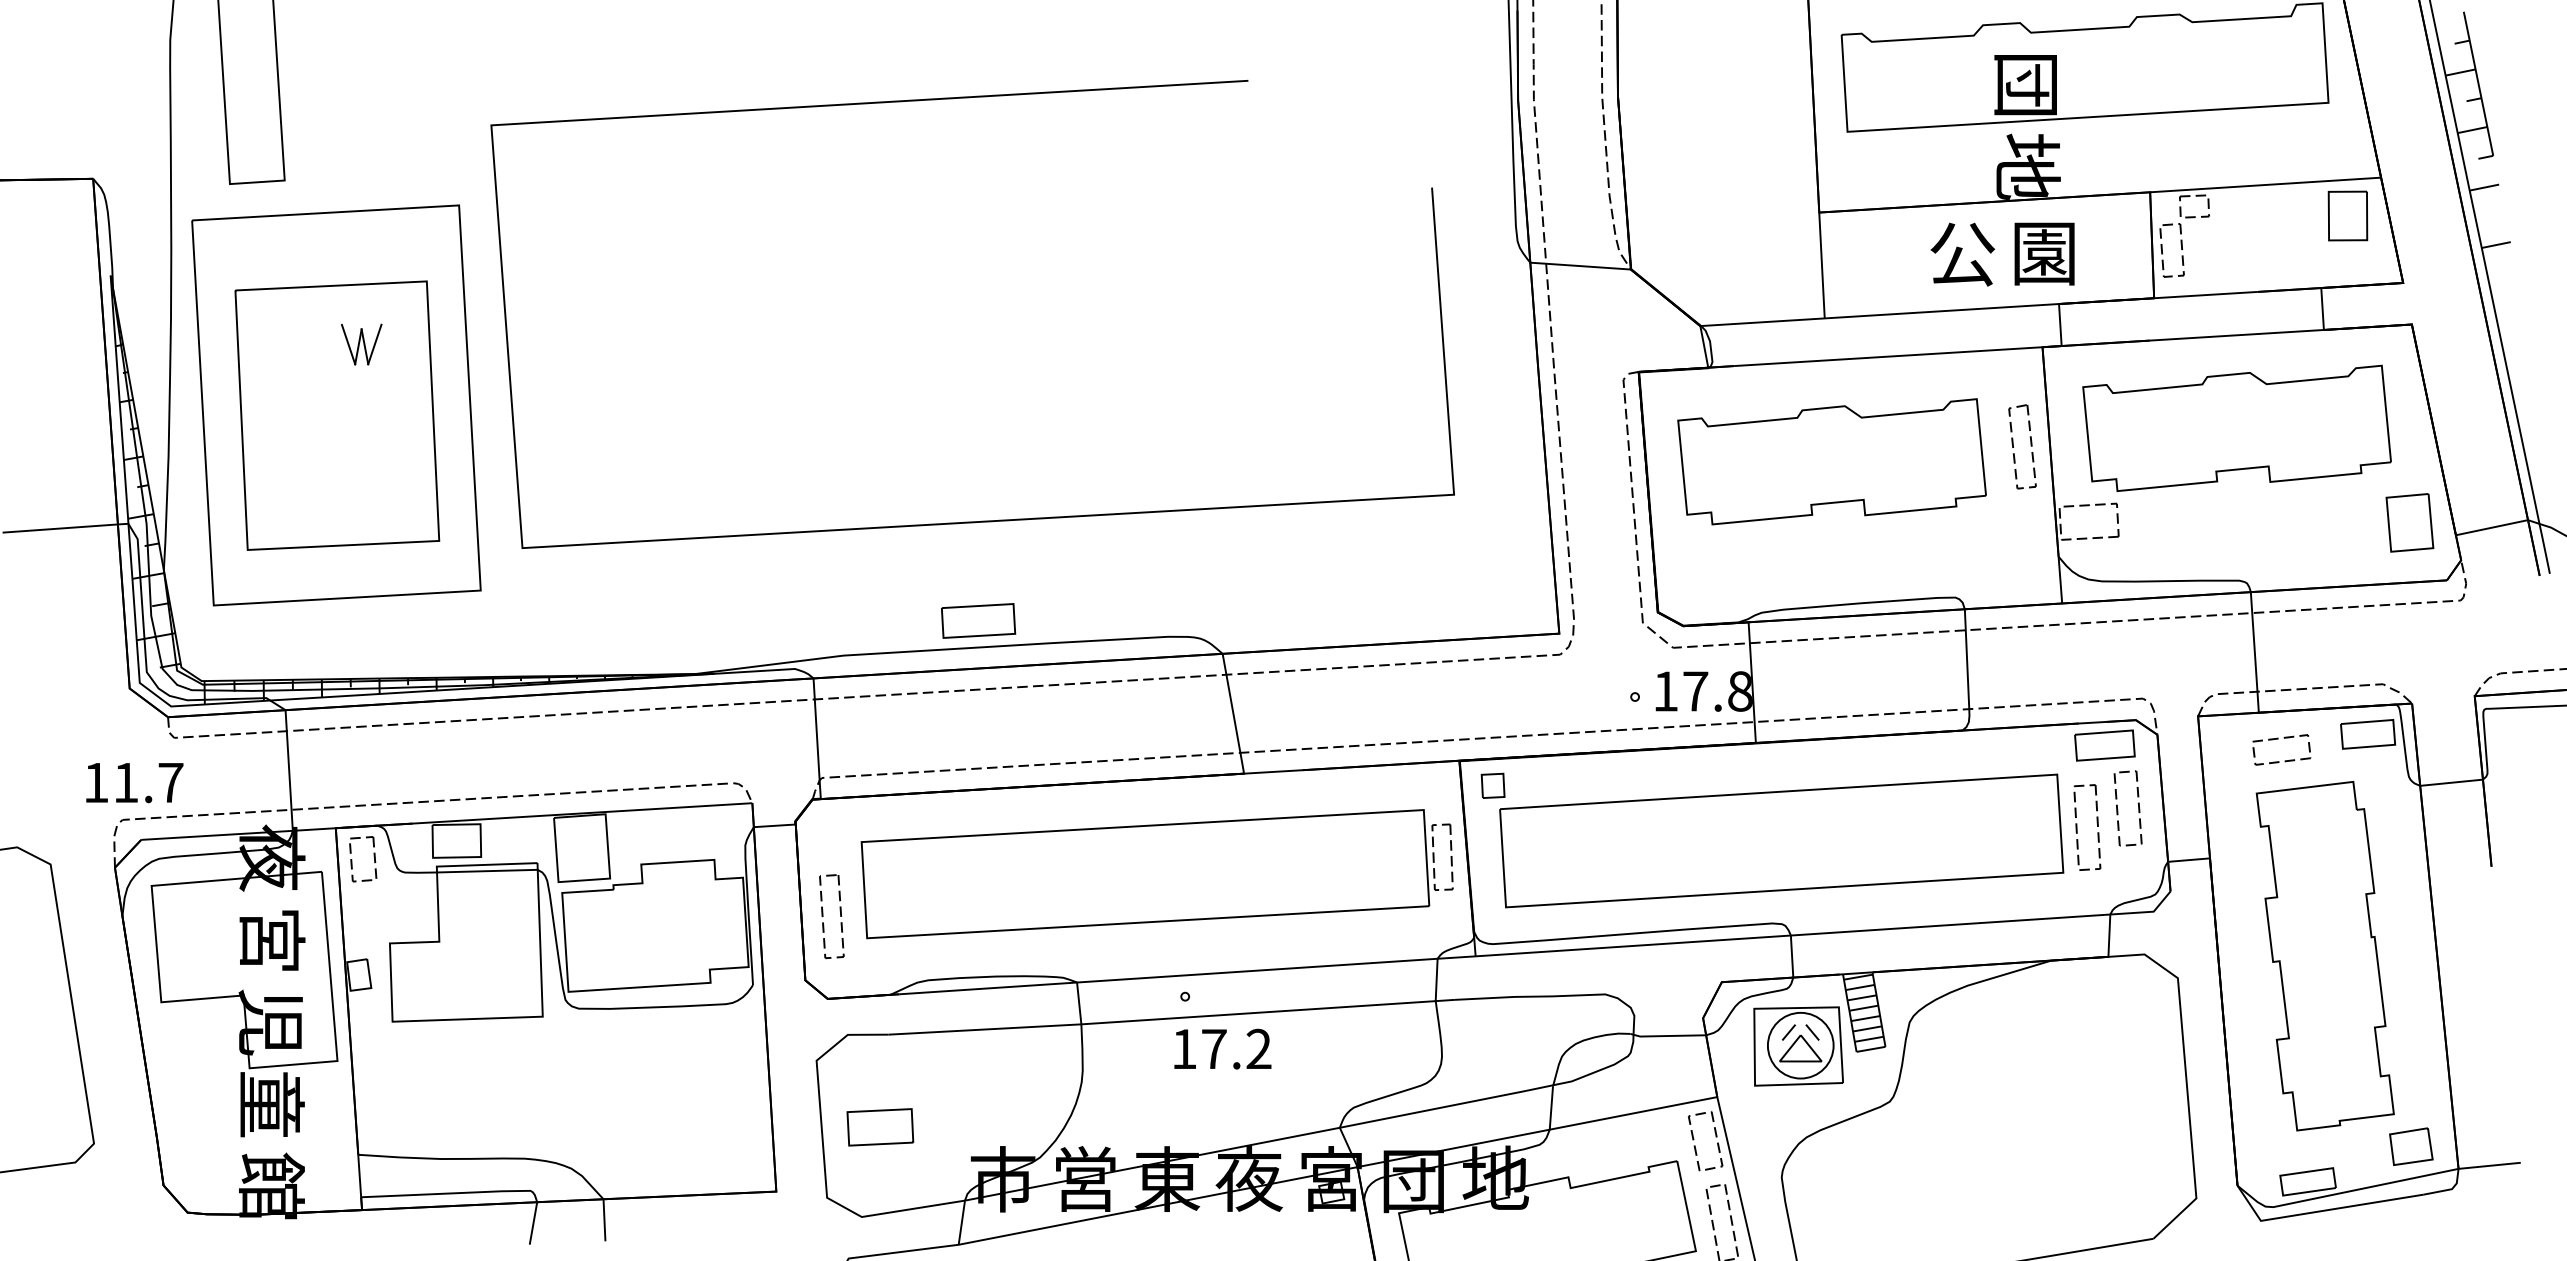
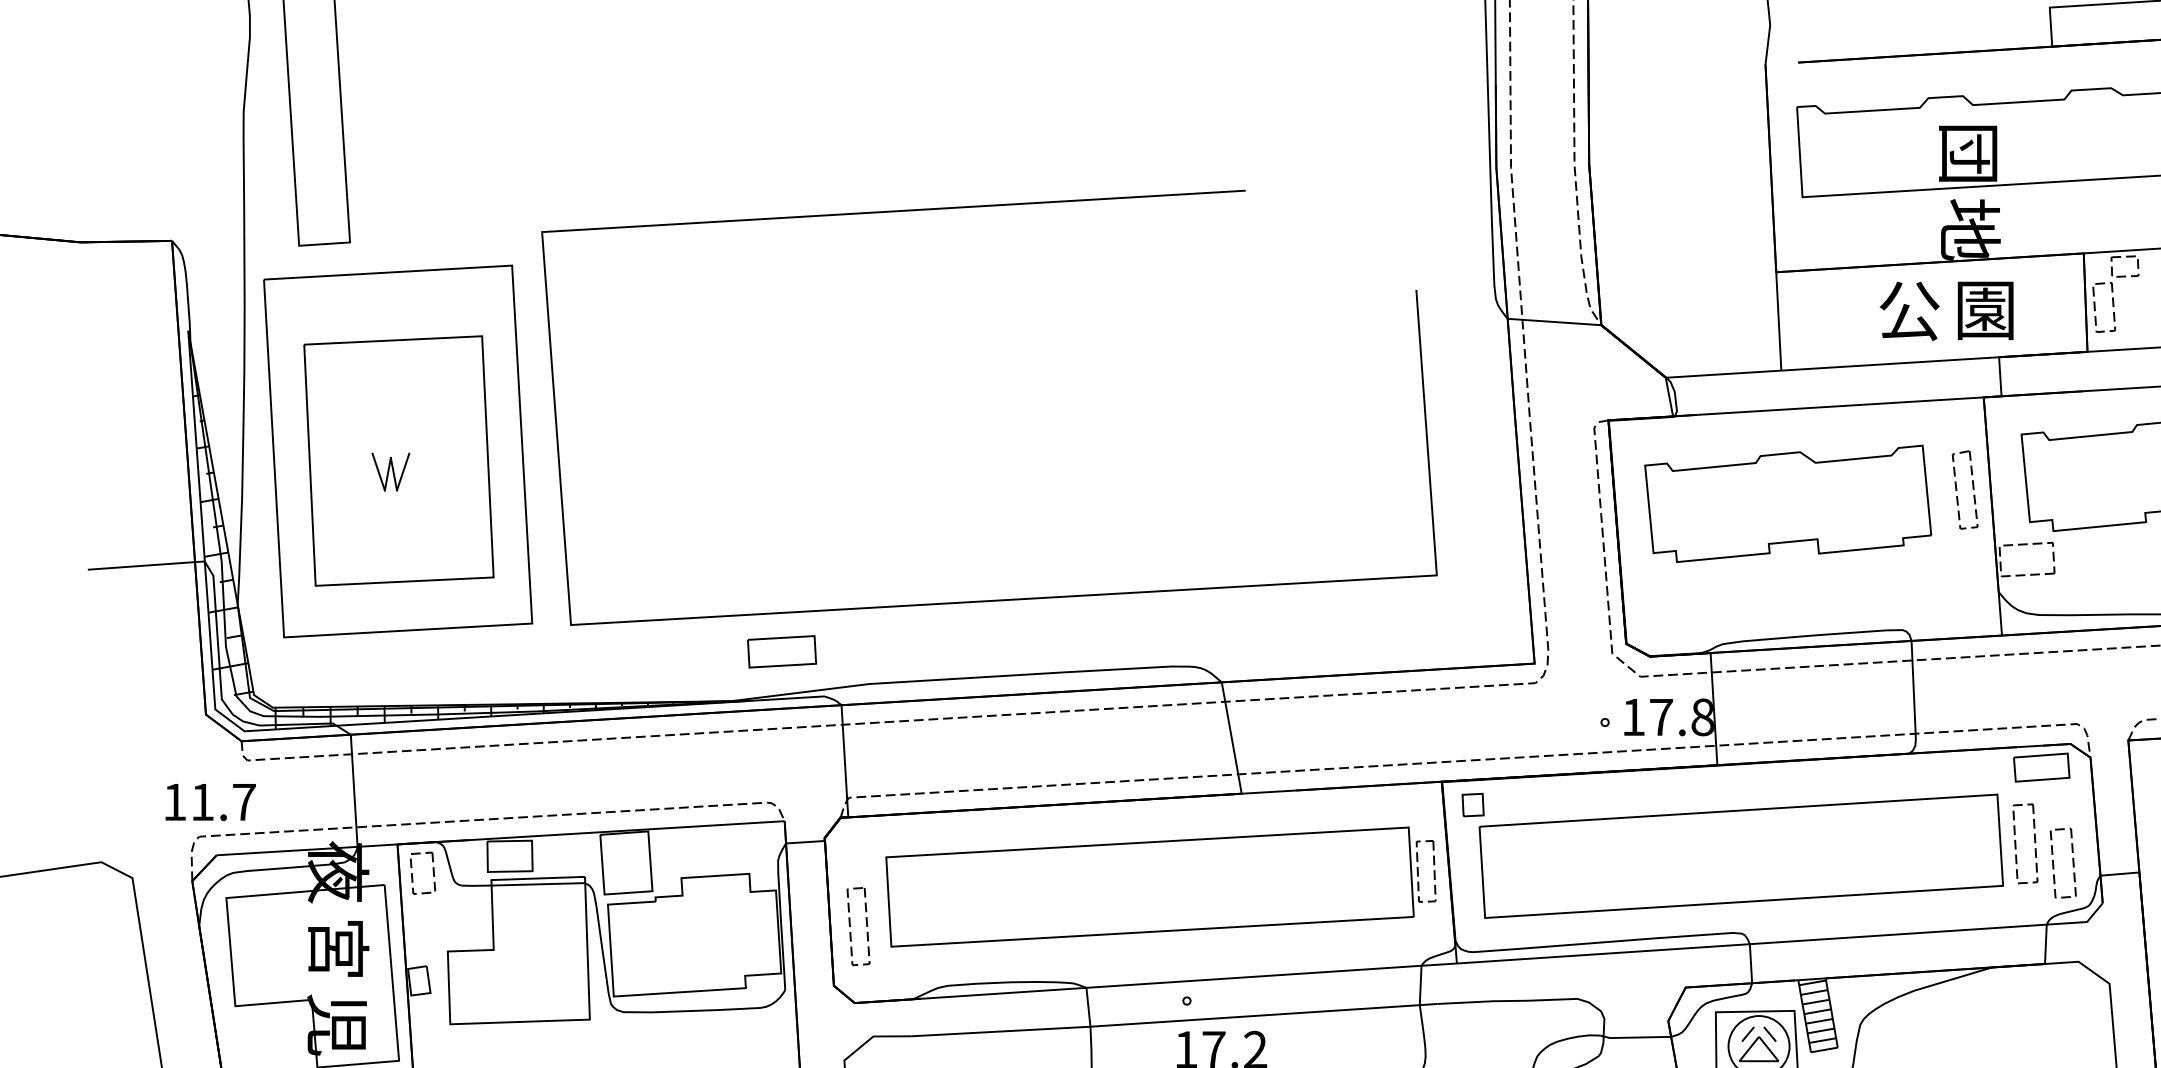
part: (361, 344) -> (390, 472), moved
line: (981, 520) -> (997, 599), moved
part: (978, 620) -> (782, 651), moved
part: (2118, 809) -> (2054, 864), moved

